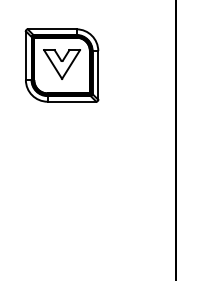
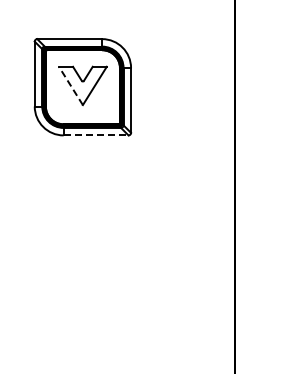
line: (52, 64) -> (70, 85), solid -> dashed
line: (72, 101) -> (96, 135), solid -> dashed

